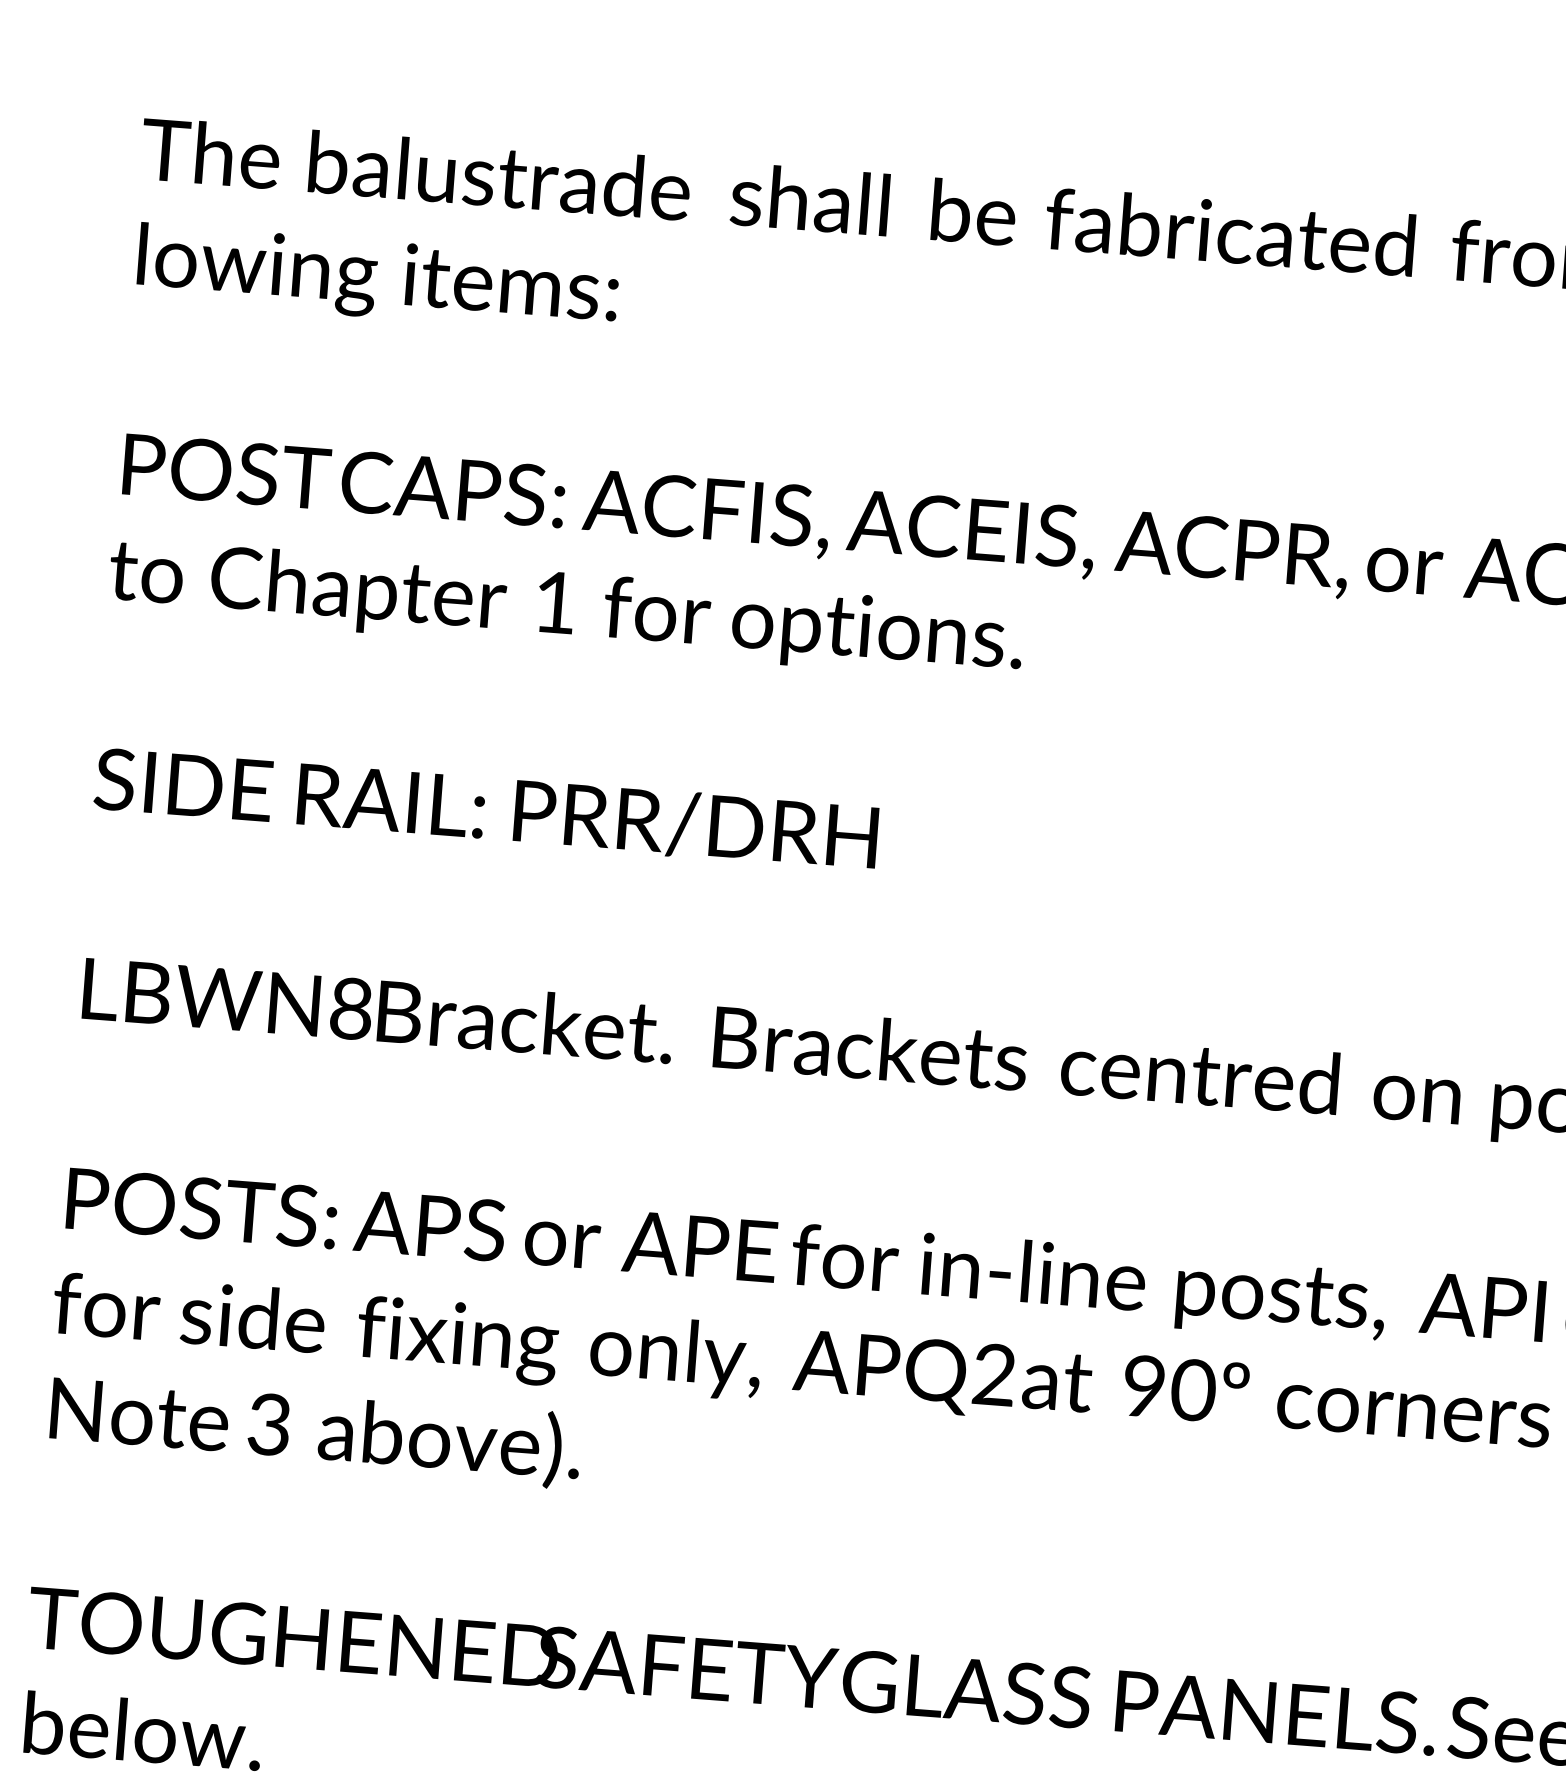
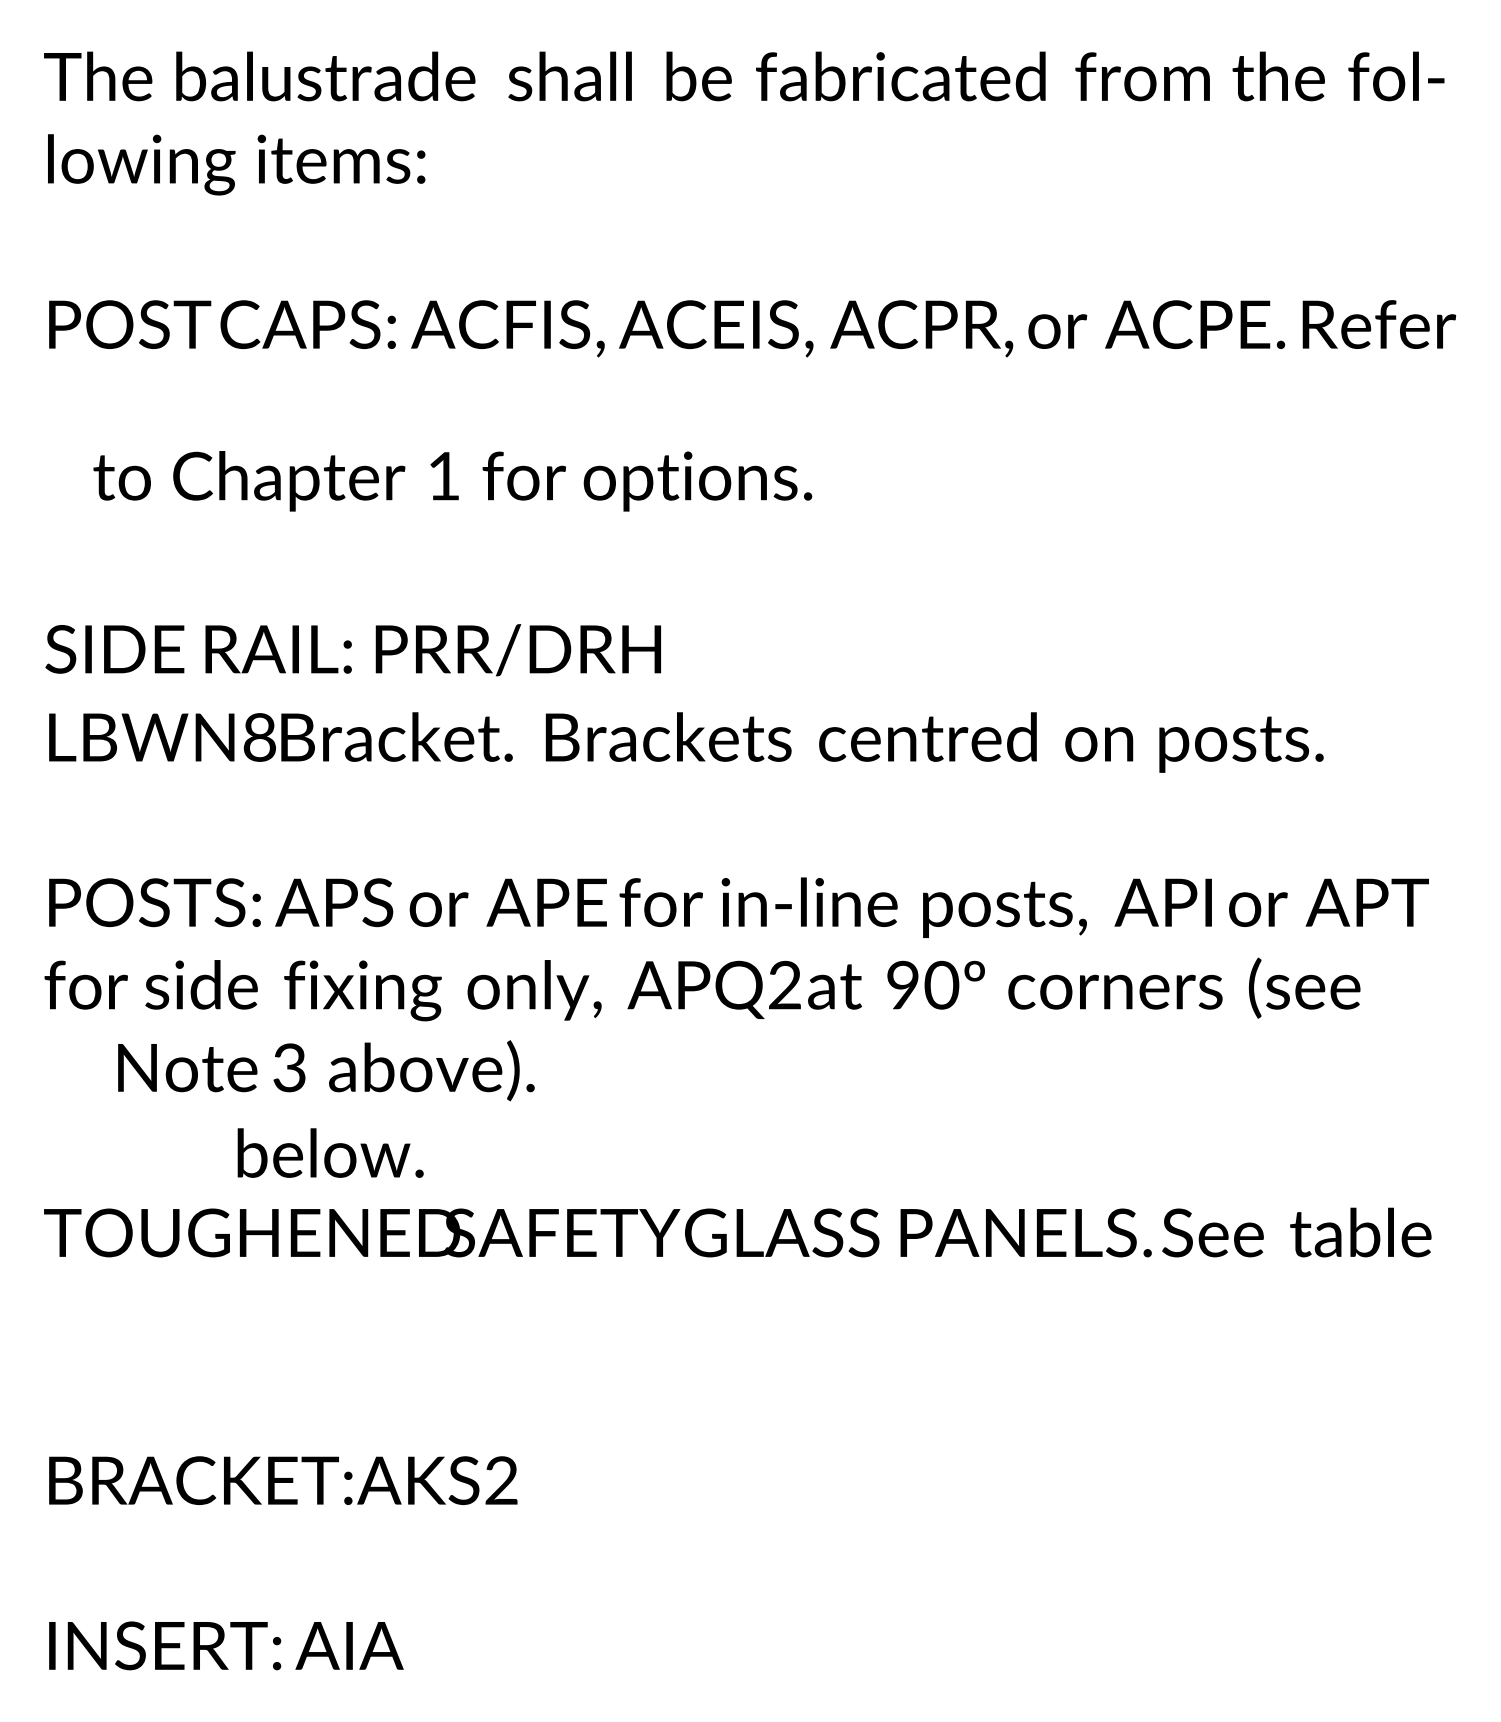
text: (565, 610) -> (452, 481), moved
text: (485, 809) -> (352, 650), moved
text: (315, 1431) -> (326, 1070), moved
text: (143, 1730) -> (330, 1152), moved

